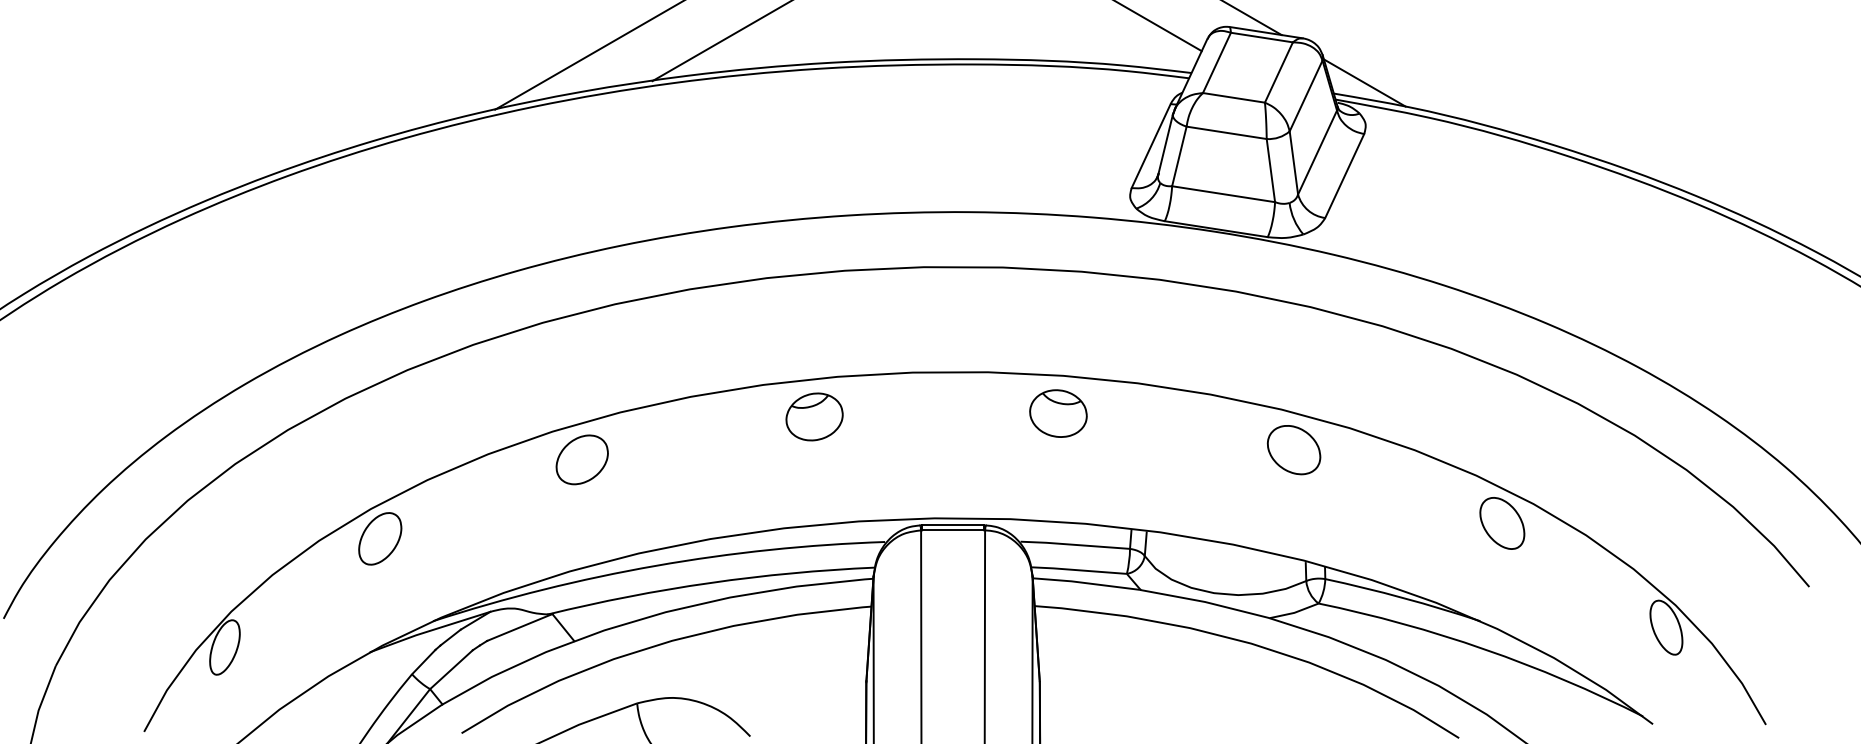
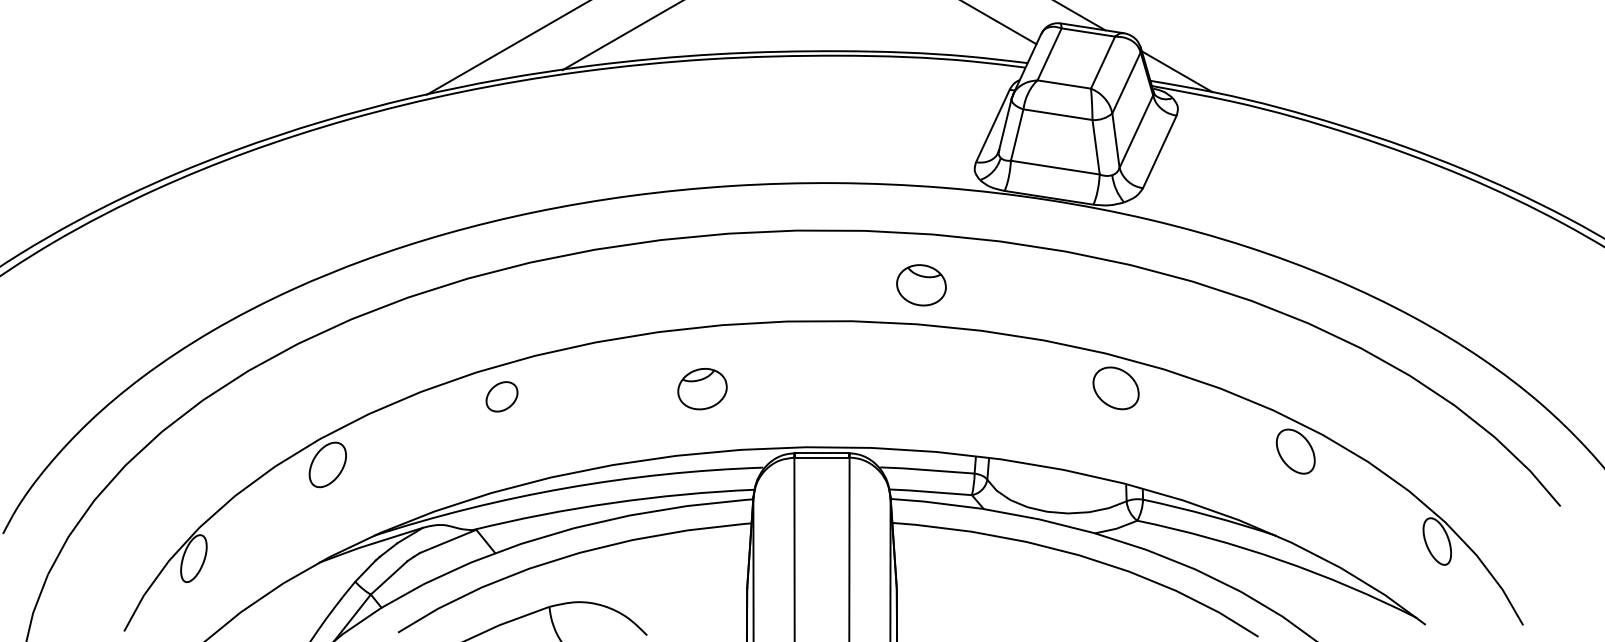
part: (1058, 413) -> (921, 285), moved
part: (814, 416) -> (702, 388), moved
part: (581, 459) -> (501, 396), size x0.7

